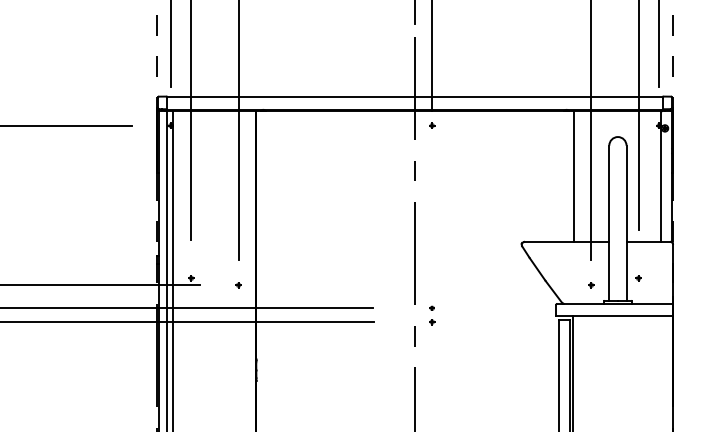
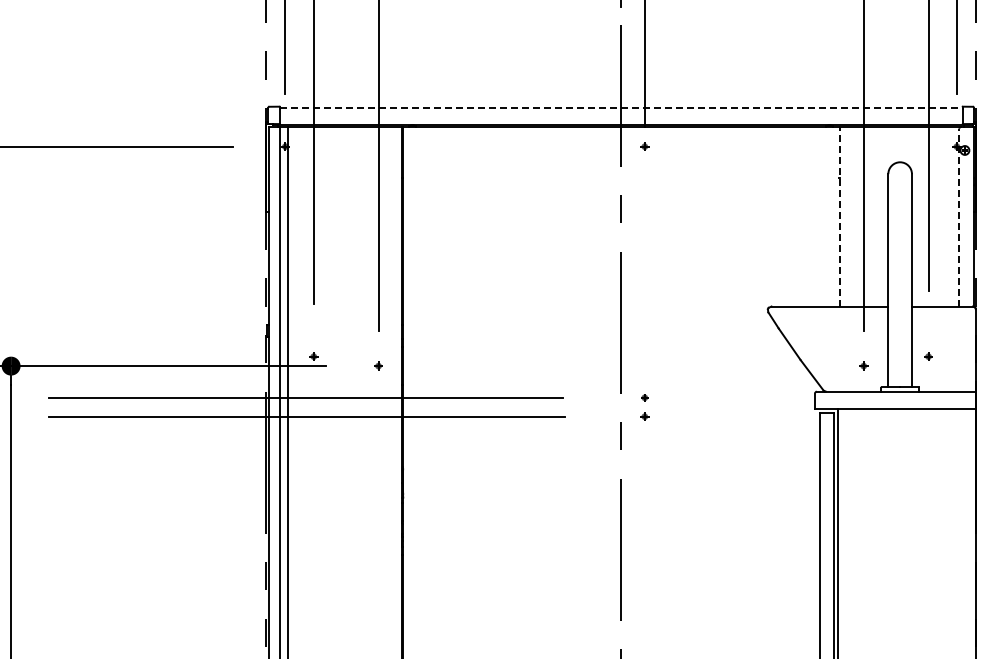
line: (415, 97) -> (621, 107), solid -> dashed
line: (574, 176) -> (840, 216), solid -> dashed
line: (661, 177) -> (959, 217), solid -> dashed

